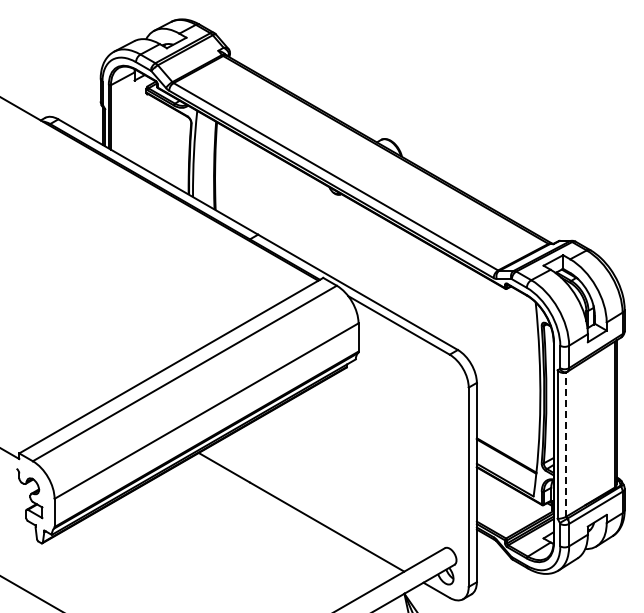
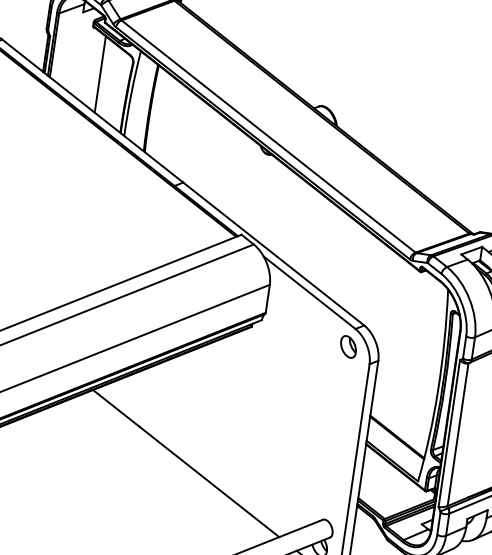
line: (160, 139) -> (100, 74), added
part: (445, 373) -> (348, 346), added
line: (566, 443) -> (458, 433), dashed -> solid

